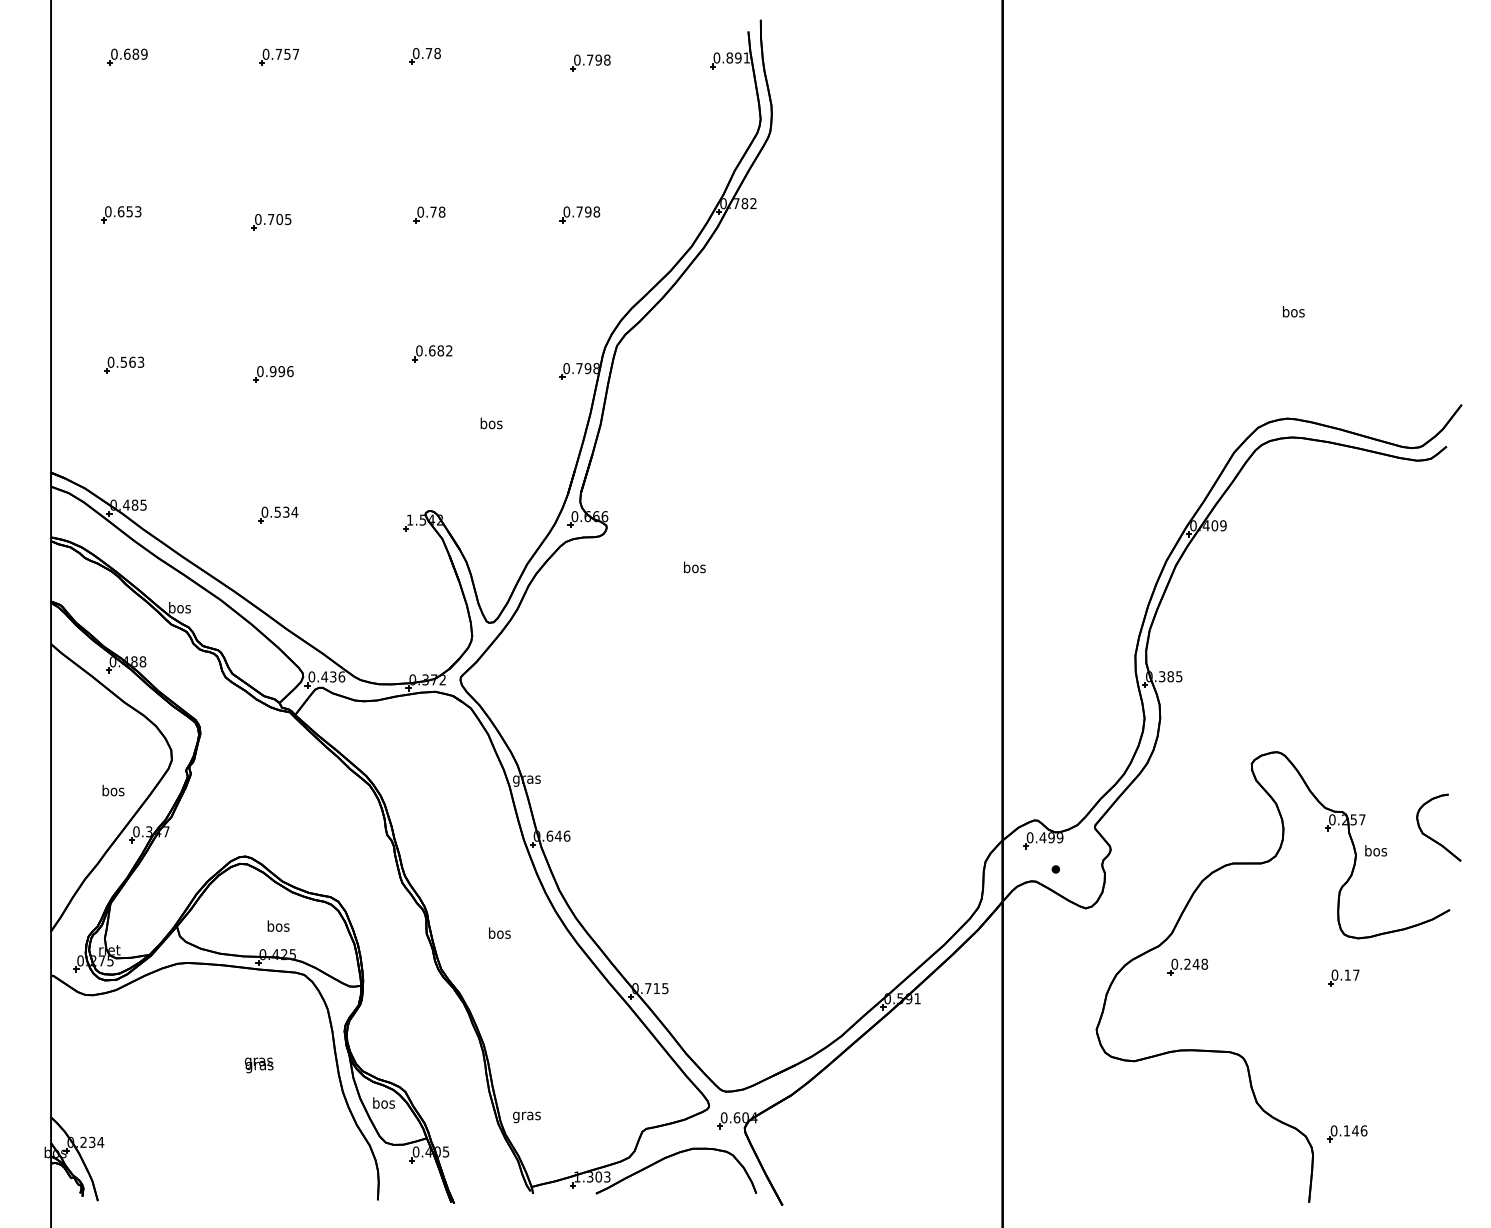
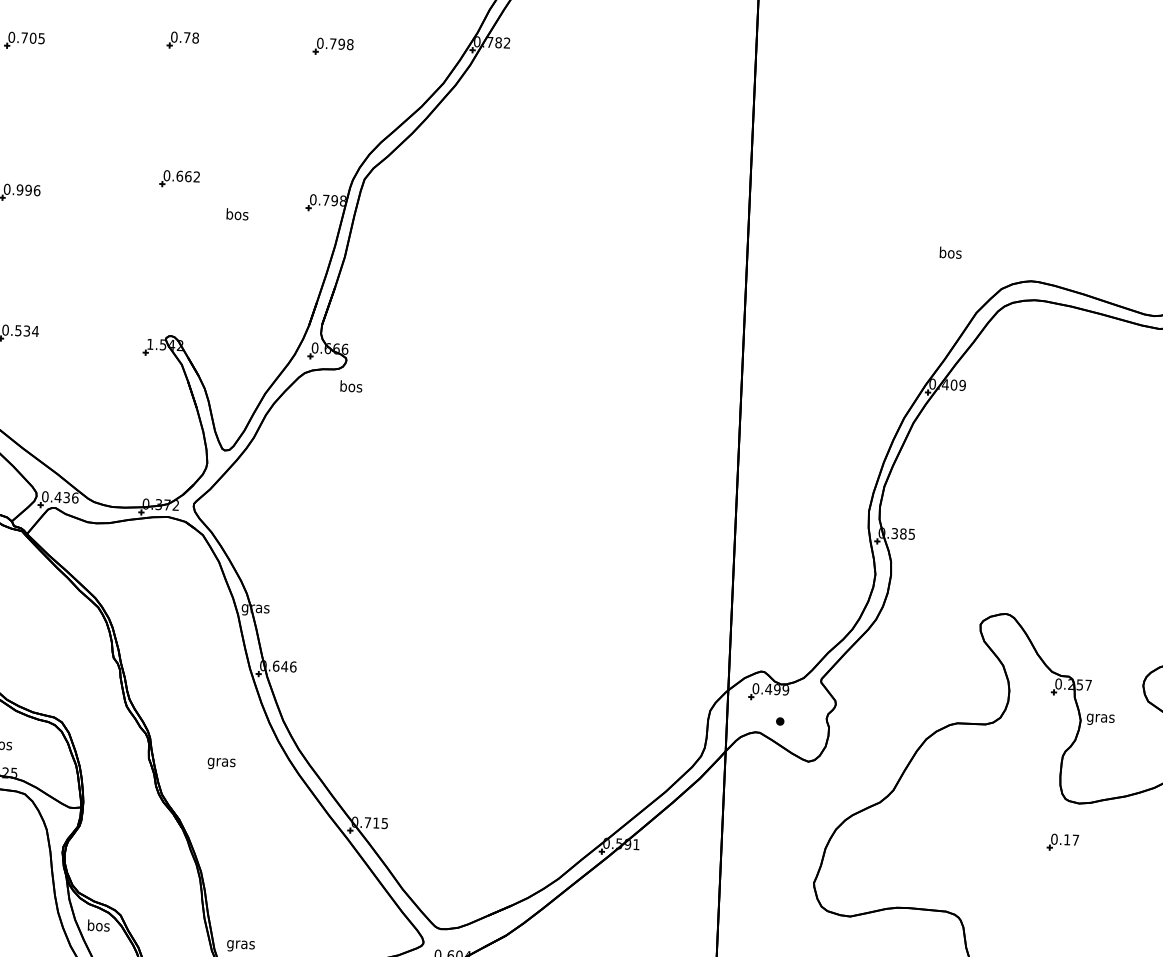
text: (1293, 311) -> (950, 252), moved
text: (440, 350) -> (188, 176), 0.682 -> 0.662
text: (491, 423) -> (237, 214), moved
text: (694, 567) -> (351, 386), moved
text: (1375, 852) -> (1100, 718), bos -> gras
text: (499, 934) -> (221, 762), bos -> gras
part: (1187, 966) -> (907, 824), removed

